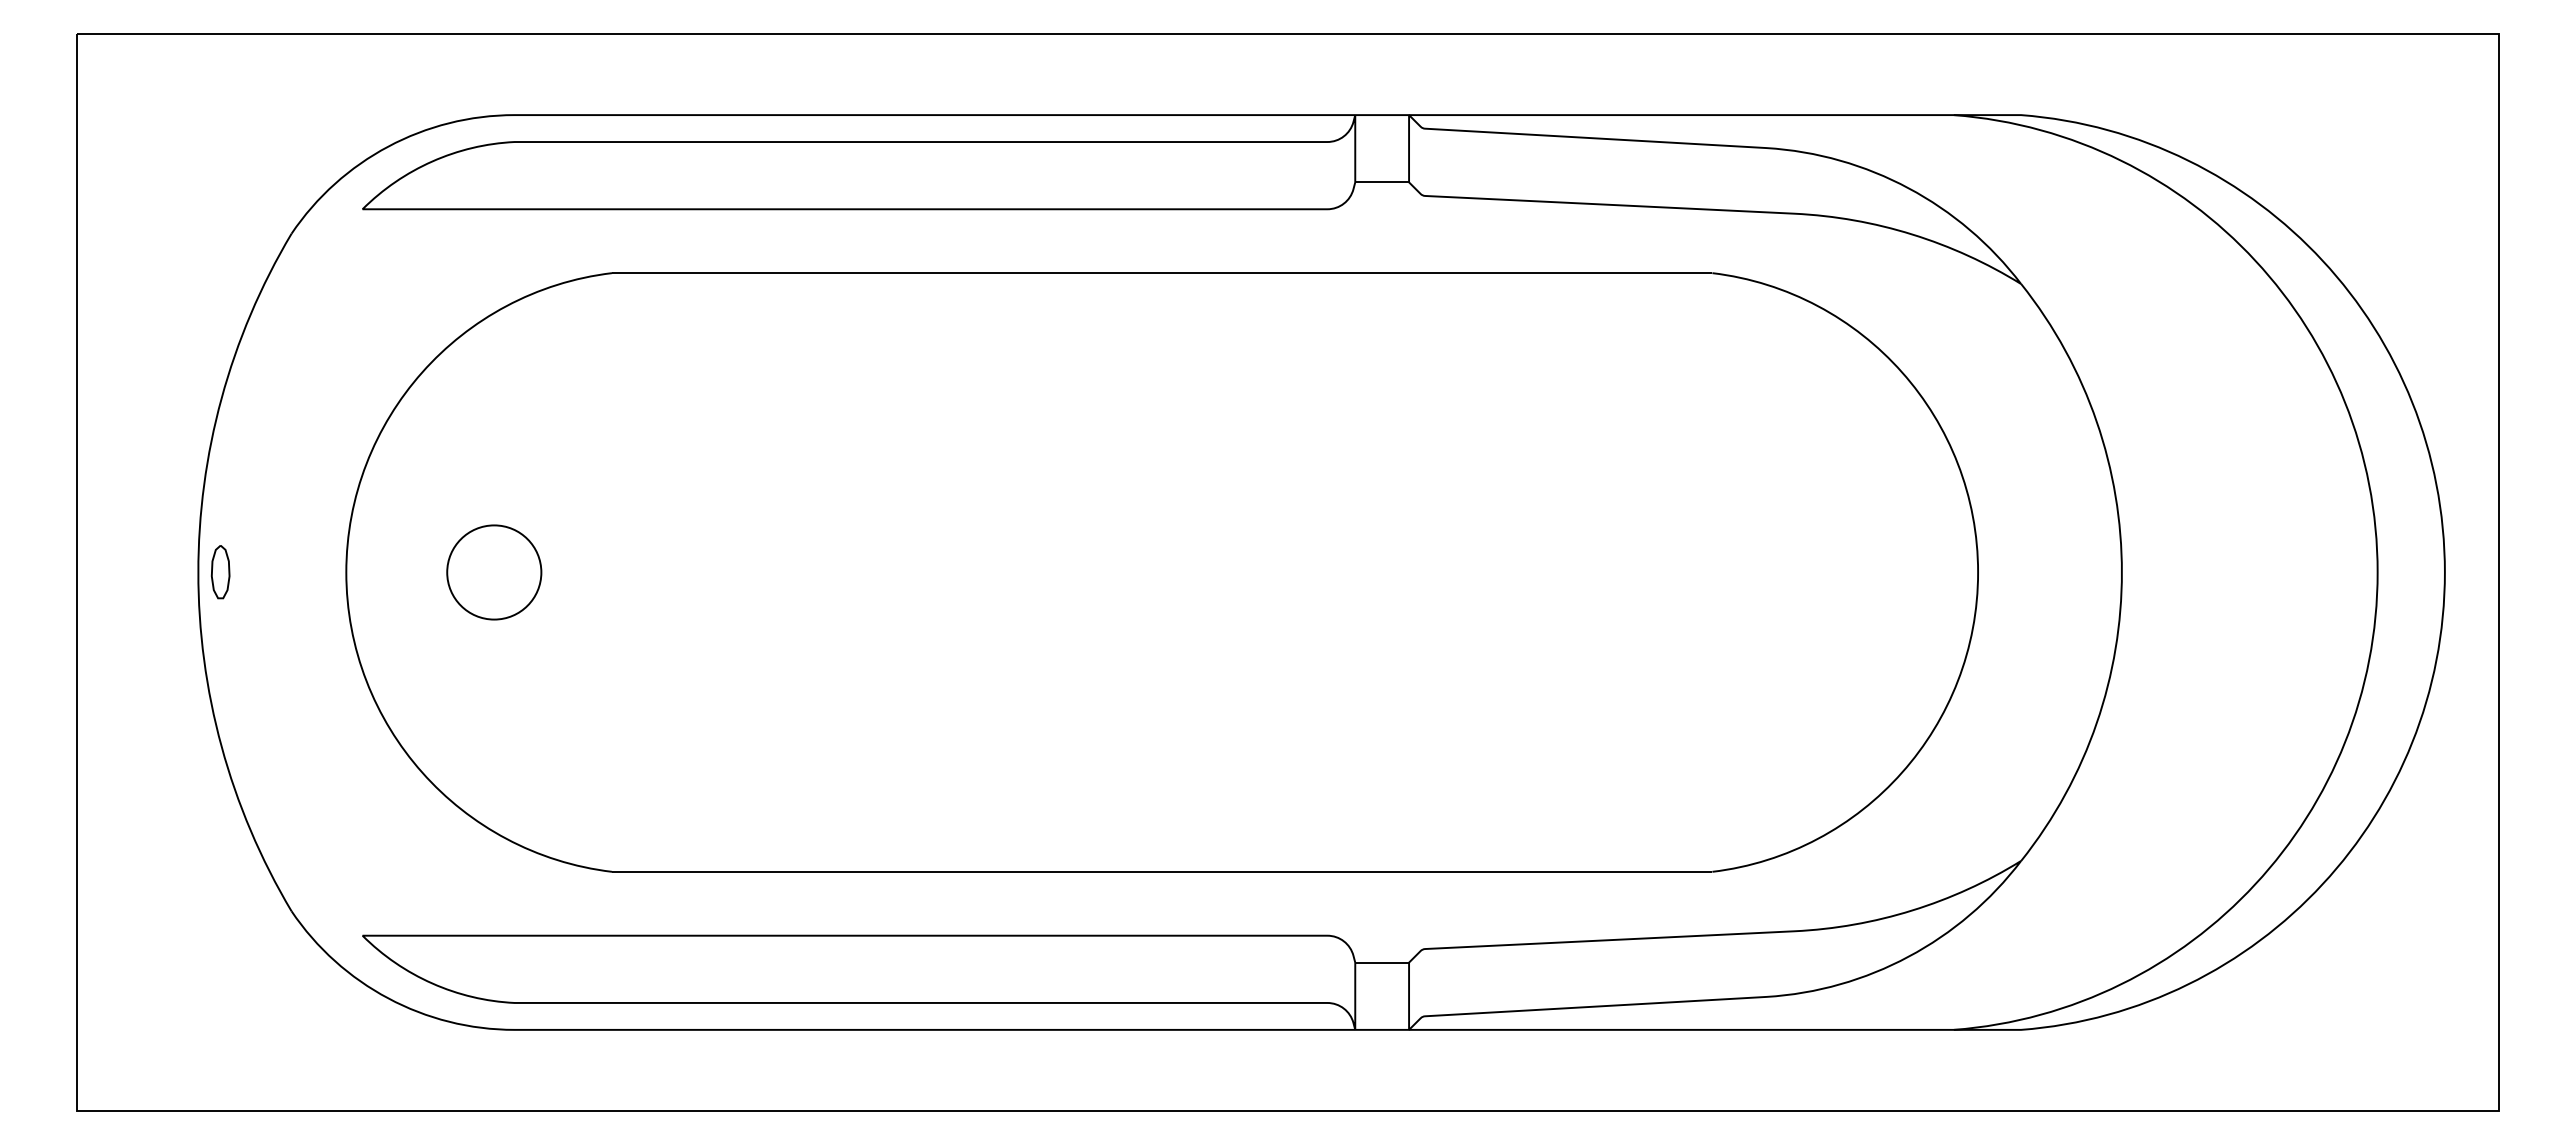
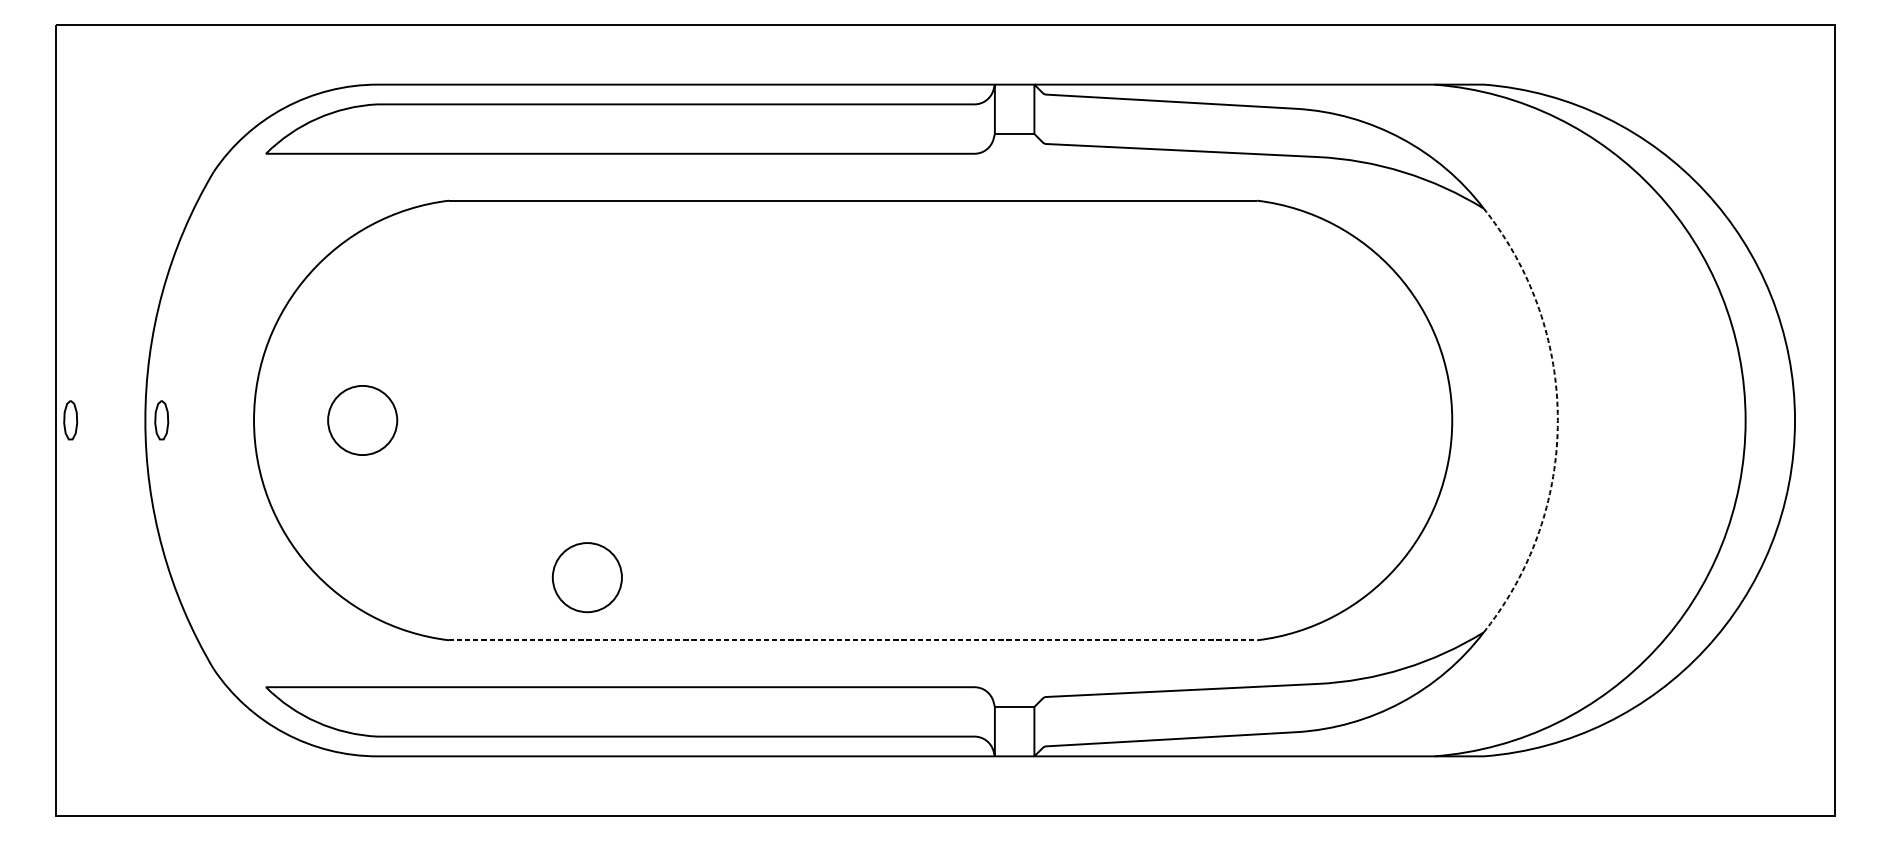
part: (96, 572) -> (70, 420), added
arc: (2121, 572) -> (1557, 420), solid -> dashed
circle: (800, 786) -> (587, 577), added
line: (1162, 871) -> (853, 640), solid -> dashed

